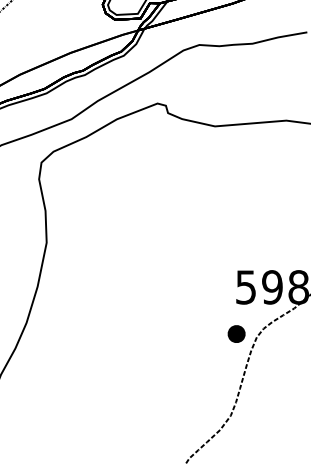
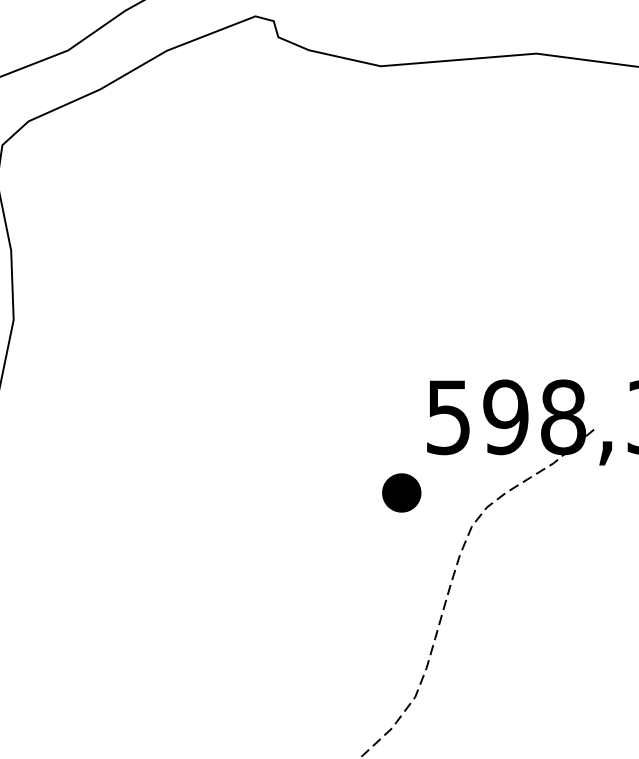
part: (236, 333) -> (401, 491), moved

